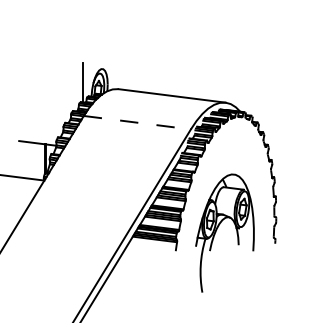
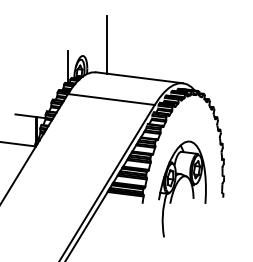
line: (132, 54) -> (107, 44), added
line: (137, 122) -> (111, 99), dashed -> solid

